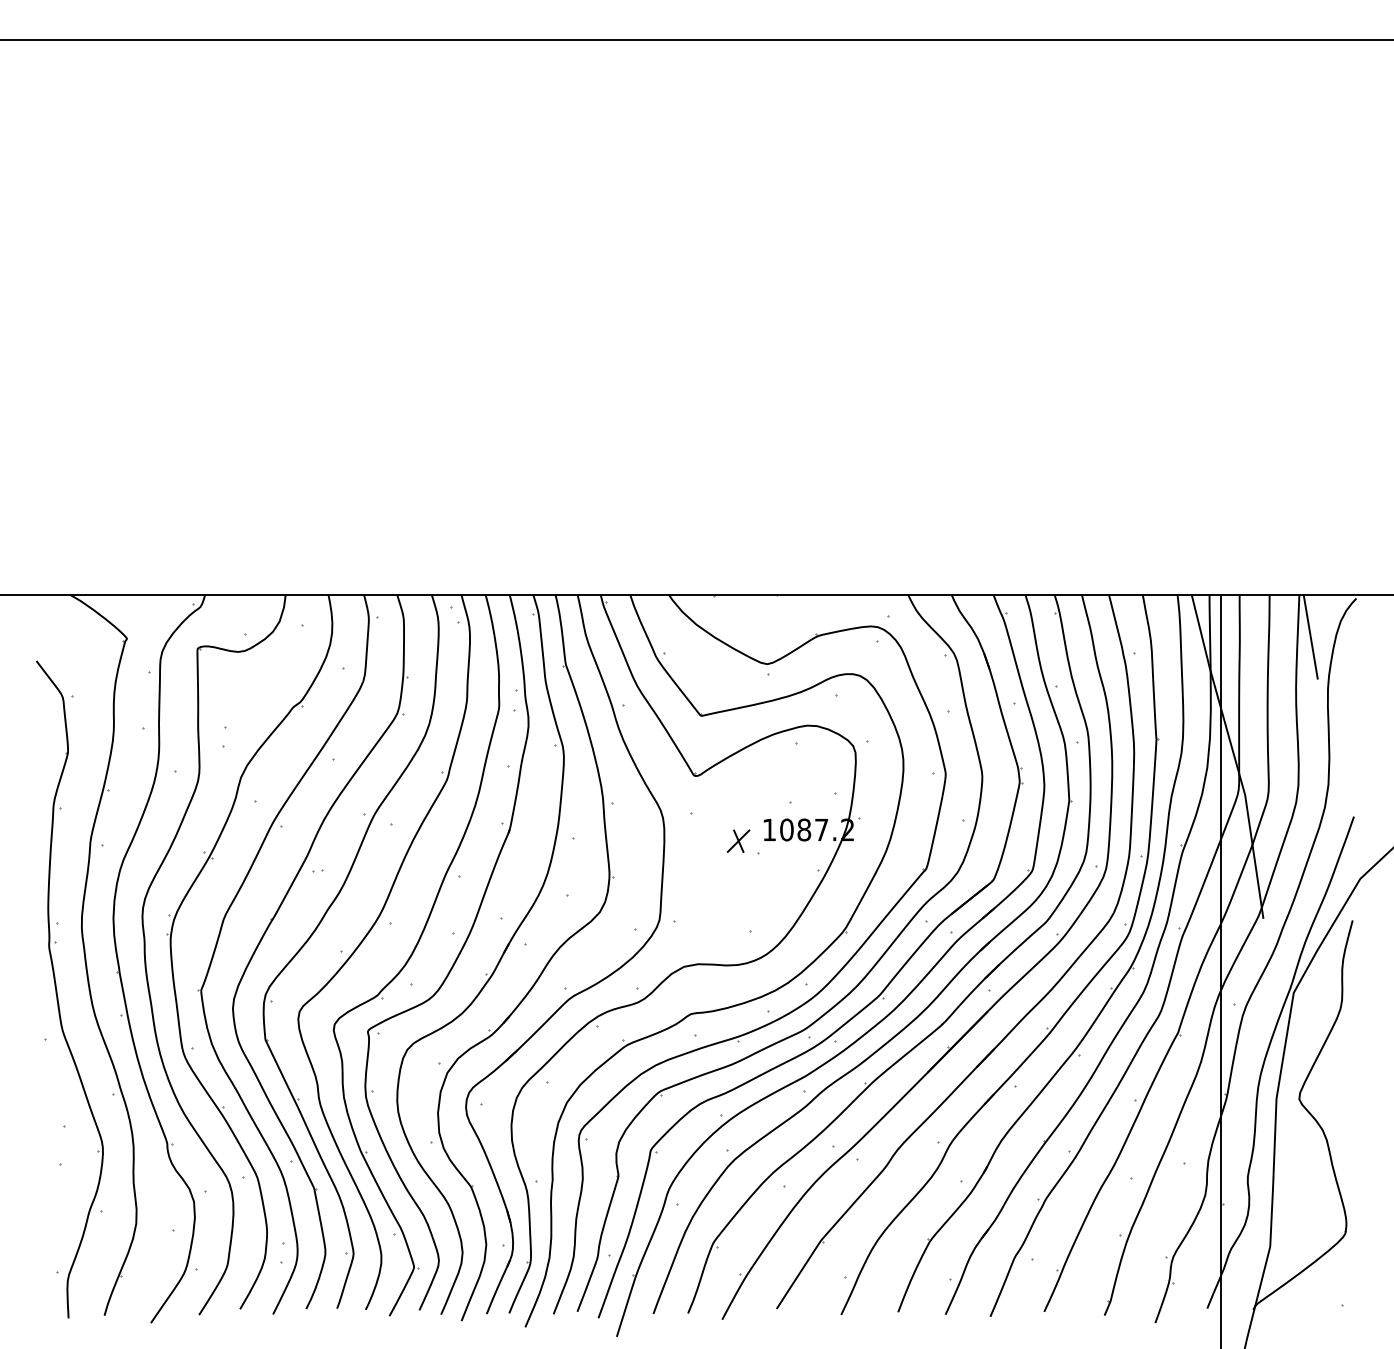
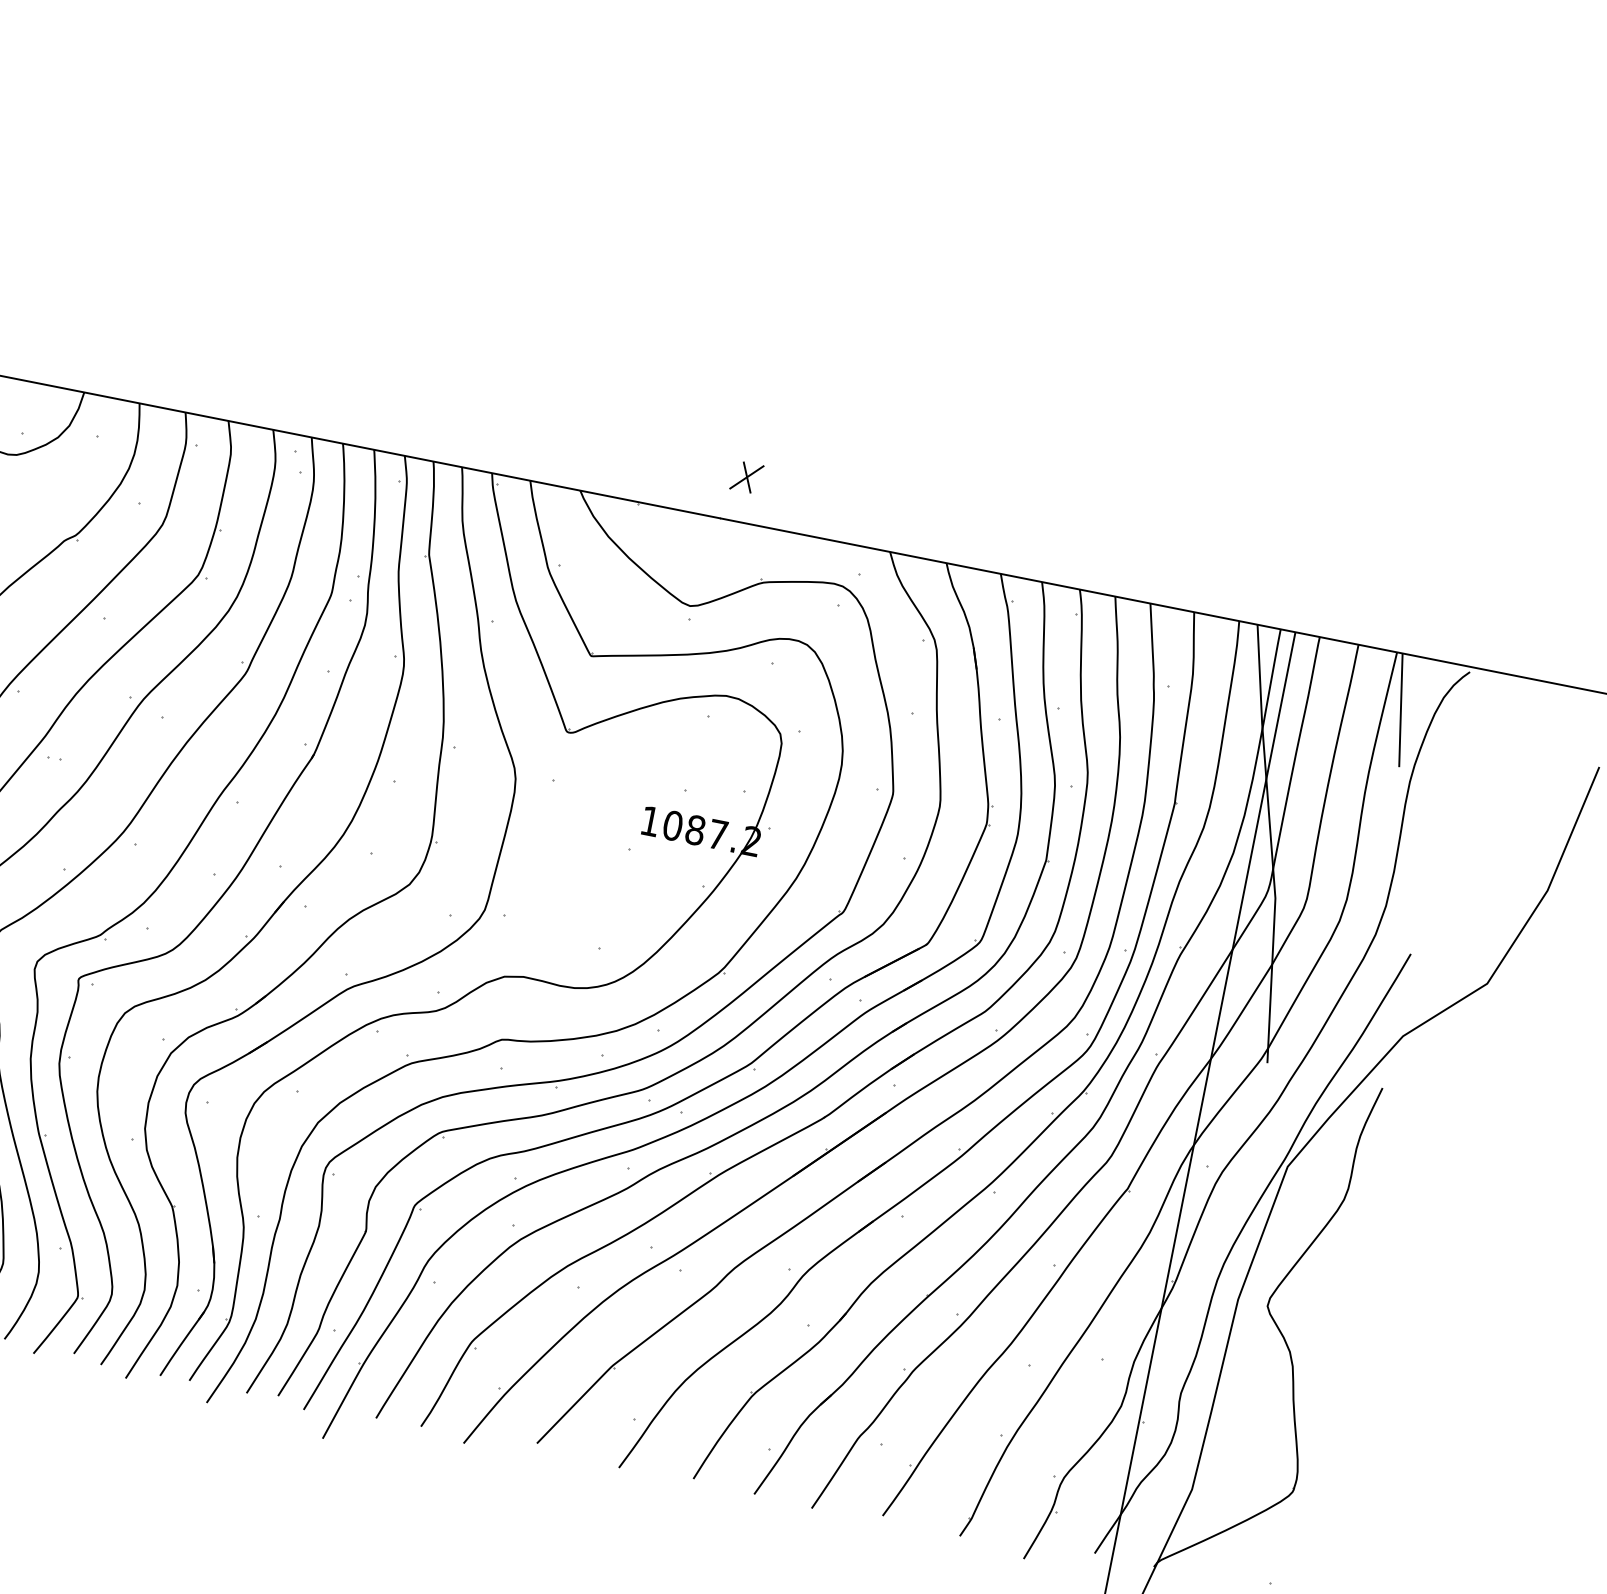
part: (738, 840) -> (746, 476), moved

